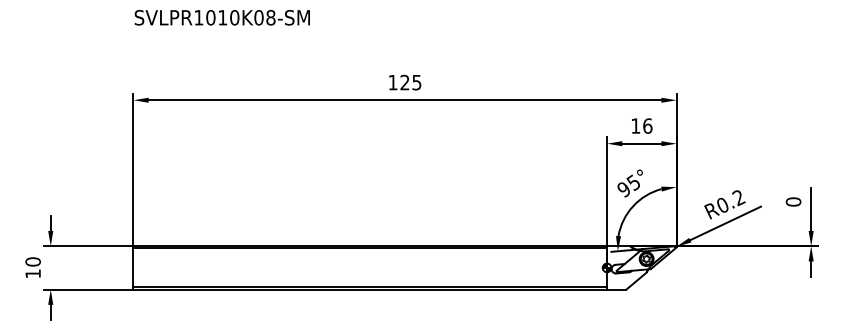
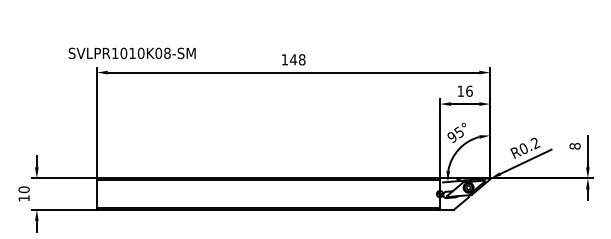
text: (221, 17) -> (131, 53), moved
text: (410, 82) -> (297, 59), 125 -> 148
text: (793, 201) -> (575, 145), 0 -> 8

